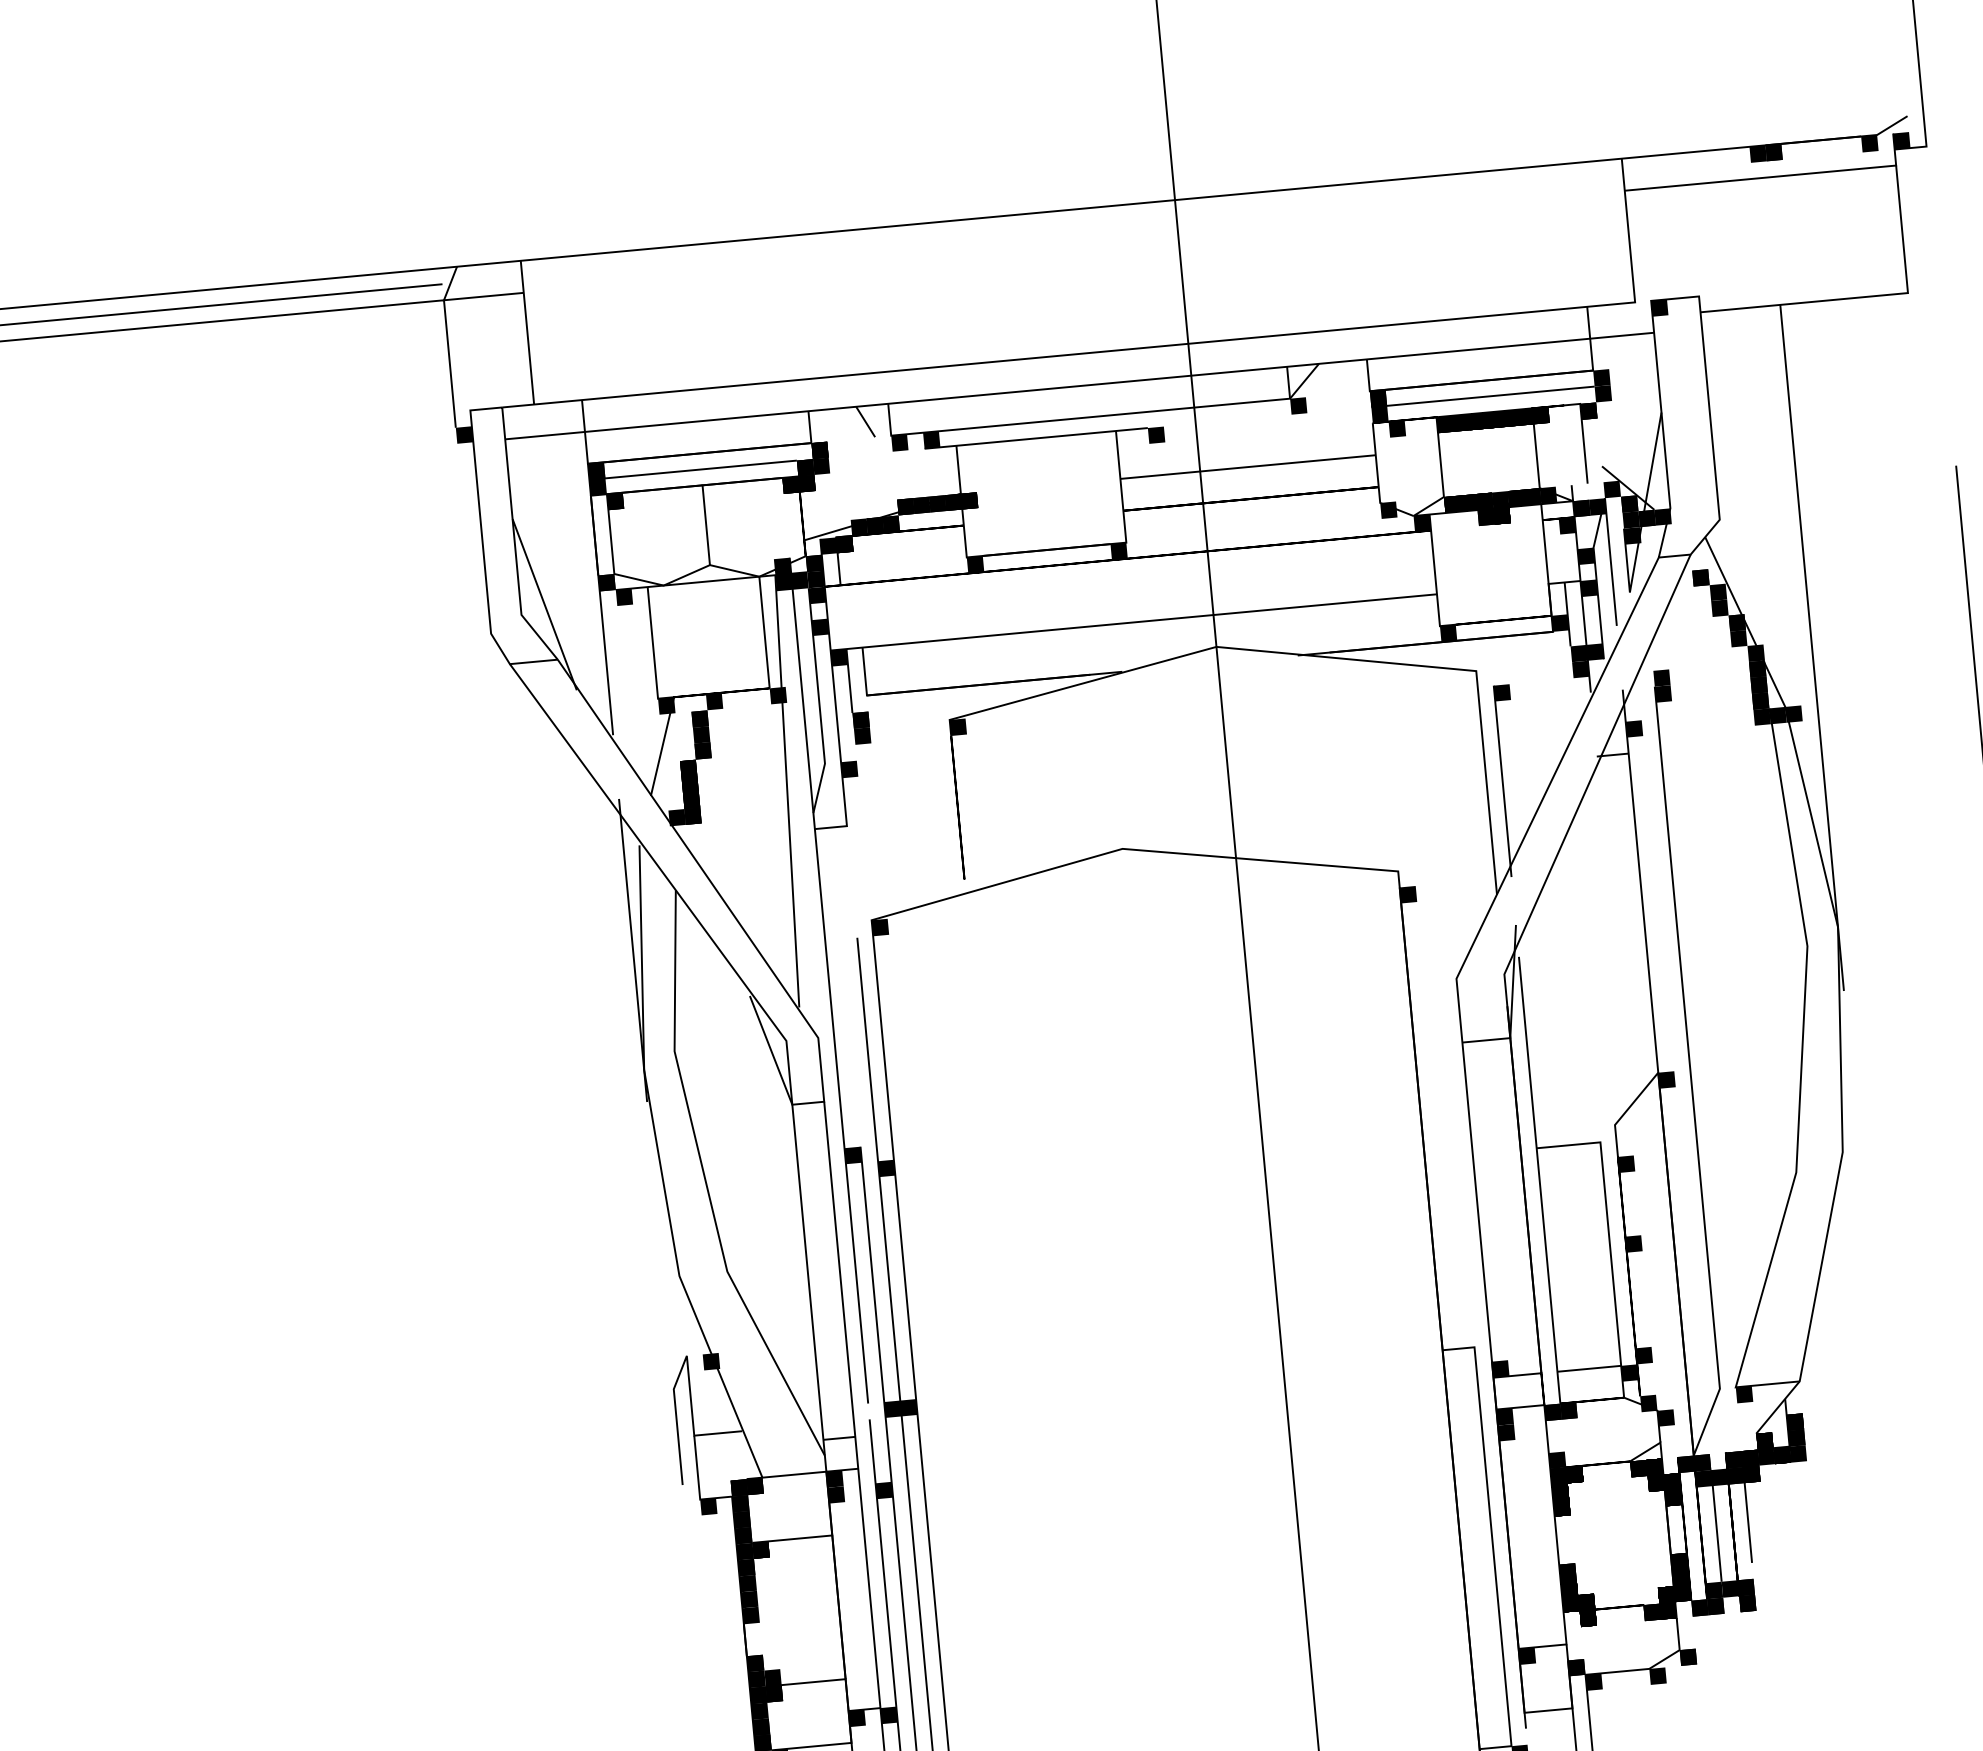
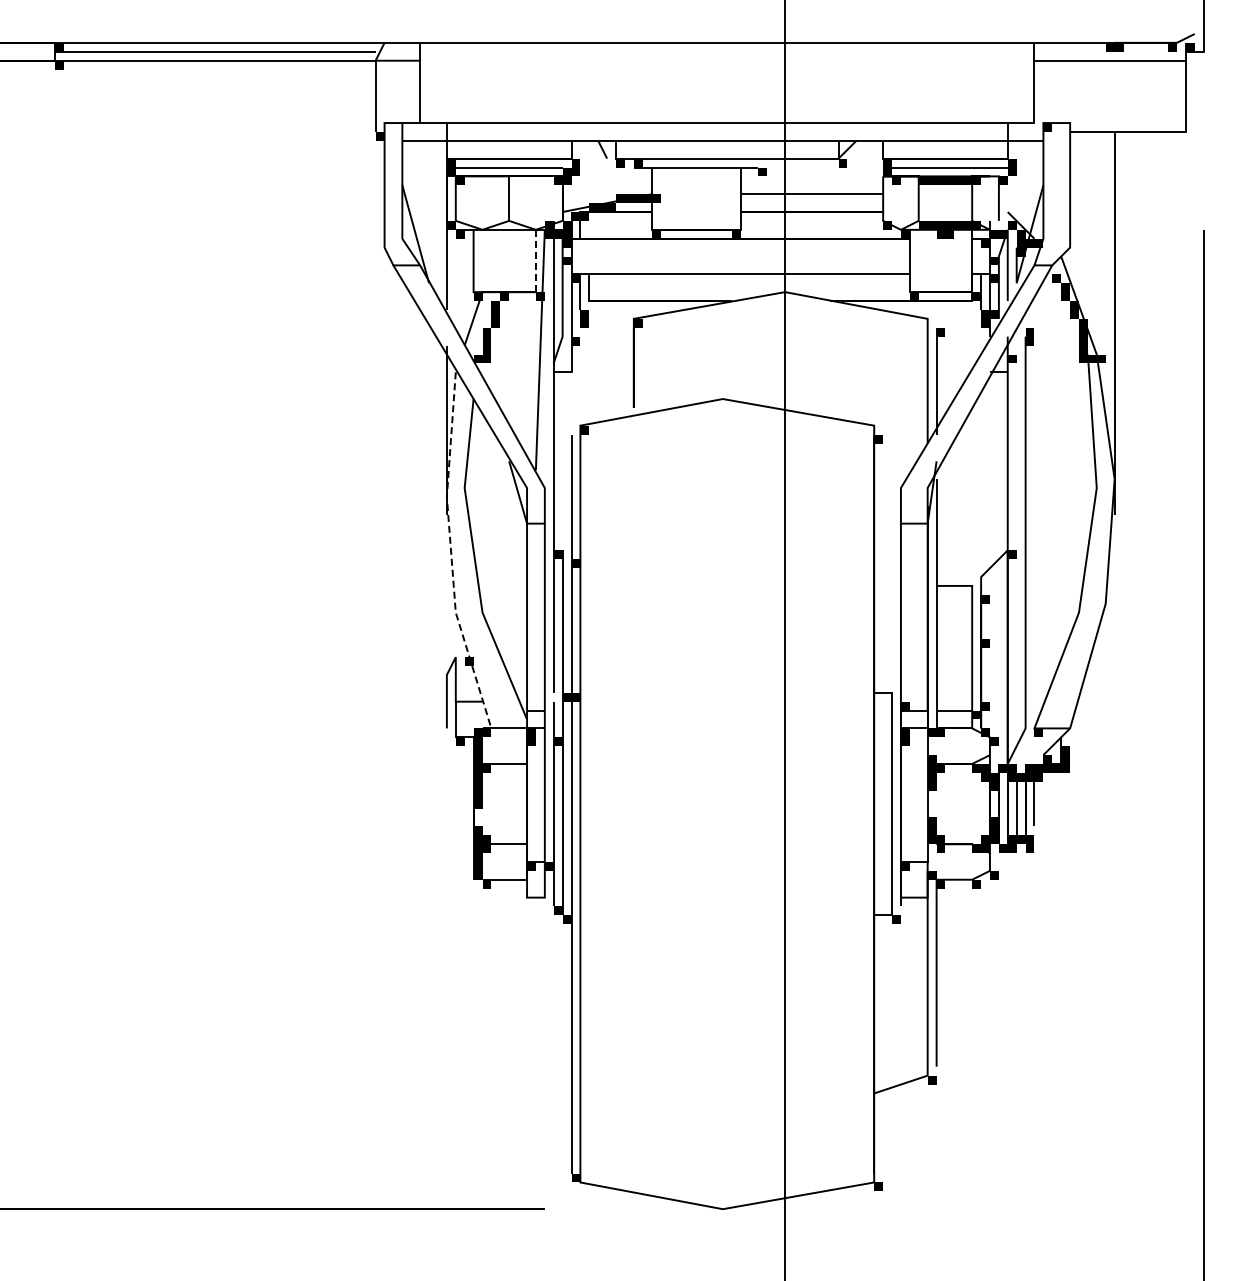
line: (763, 631) -> (535, 260), solid -> dashed
line: (661, 1170) -> (451, 553), solid -> dashed

